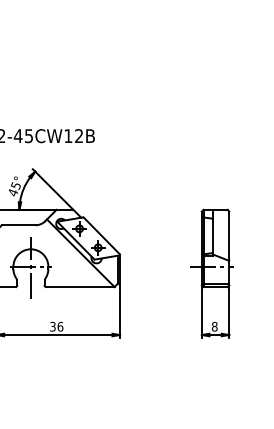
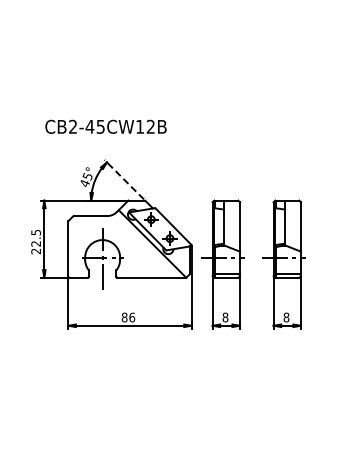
line: (52, 188) -> (124, 179), solid -> dashed
part: (150, 273) -> (222, 264), added
text: (52, 326) -> (124, 317), 36 -> 86

